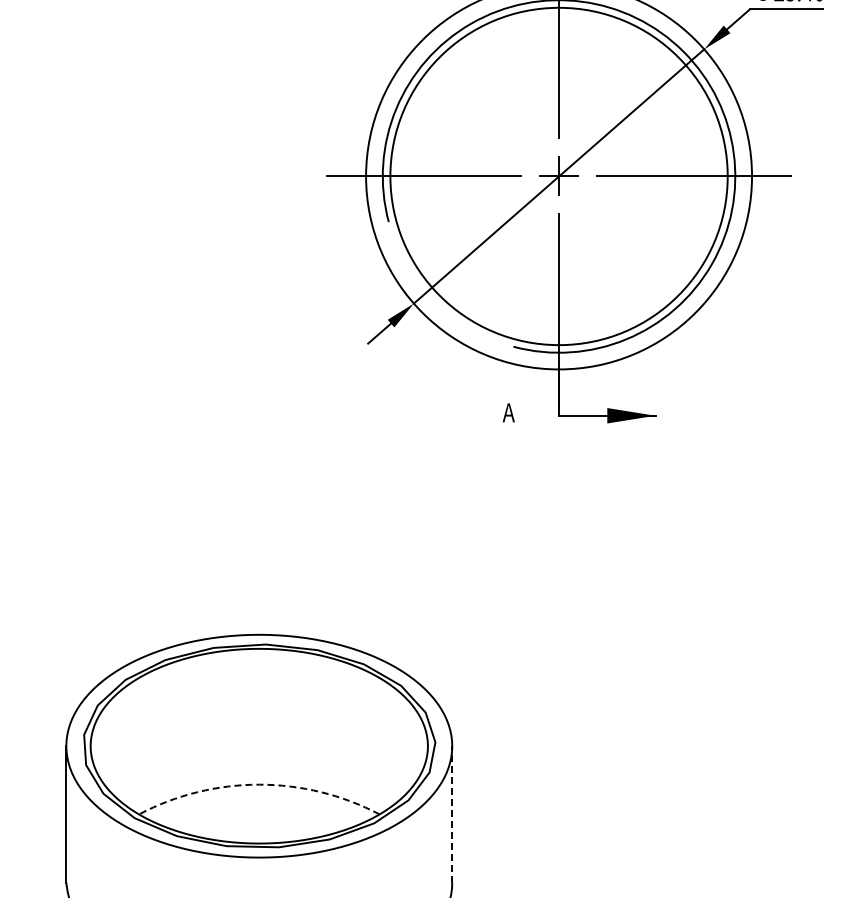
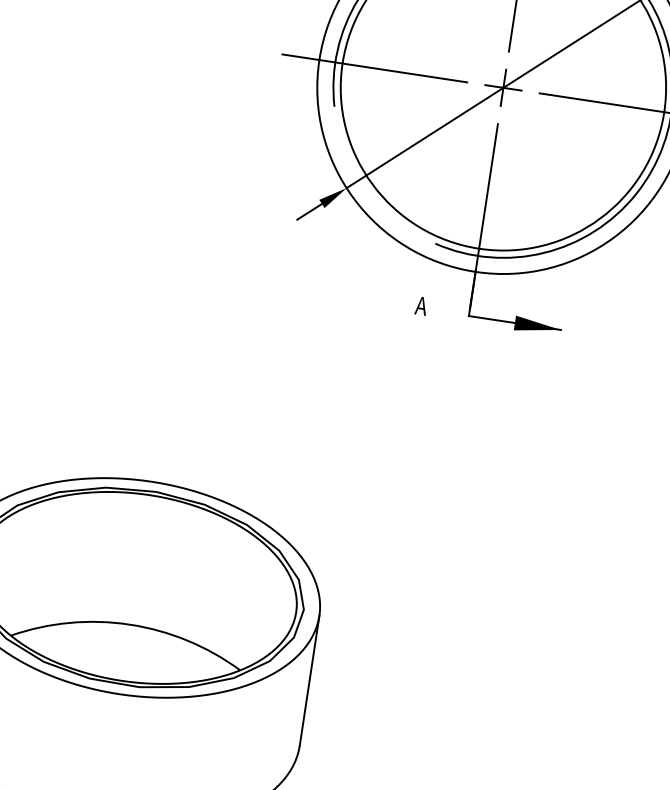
arc: (259, 784) -> (130, 624), dashed -> solid
line: (452, 813) -> (309, 679), dashed -> solid

